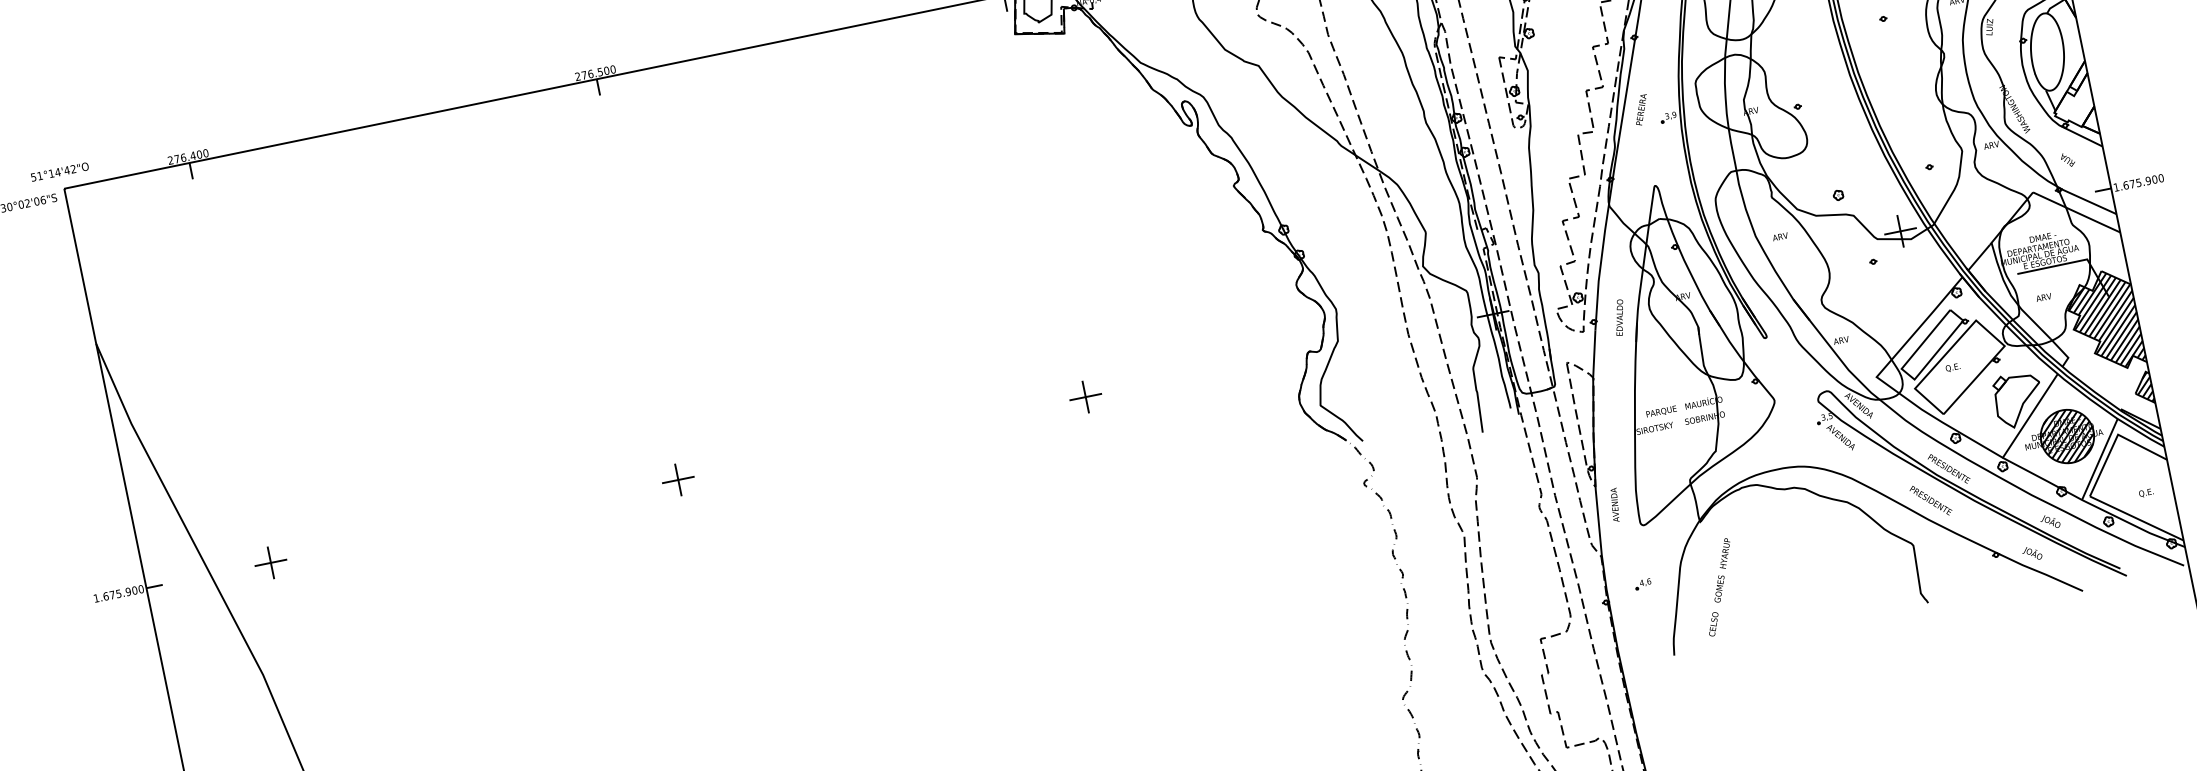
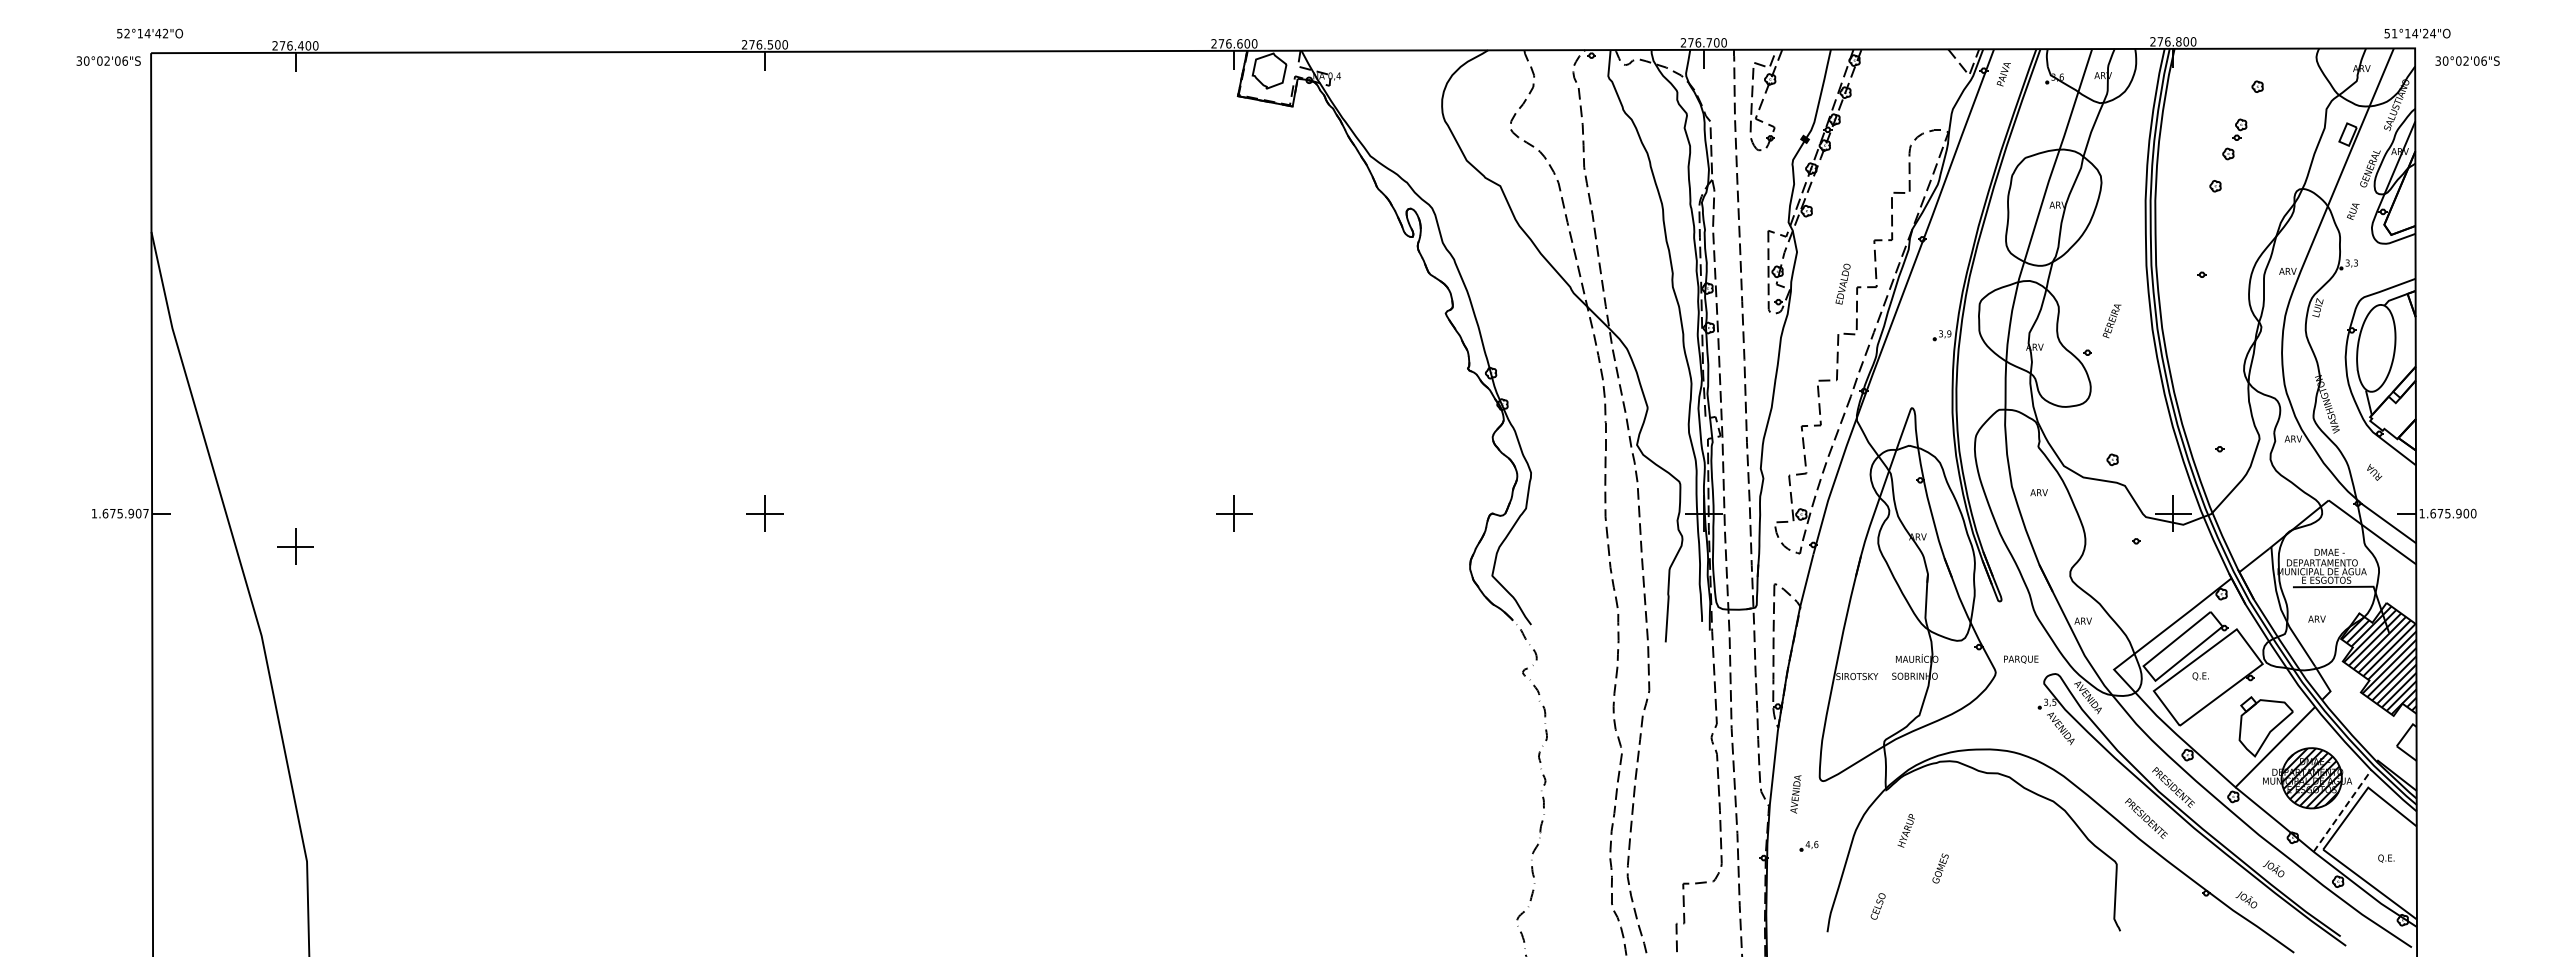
text: (1641, 110) -> (2111, 321), moved
text: (39, 176) -> (126, 33), 51°14'42"O -> 52°14'42"O
text: (1619, 317) -> (1842, 283), moved
hatch: (2144, 387) -> (2407, 741), removed
text: (1661, 411) -> (2021, 659), moved
line: (2099, 459) -> (2342, 810), solid -> dashed
text: (1614, 505) -> (1795, 794), moved
part: (270, 562) -> (295, 546), moved
text: (1719, 588) -> (1940, 868), moved
text: (140, 589) -> (145, 513), 1.675.900 -> 1.675.907

